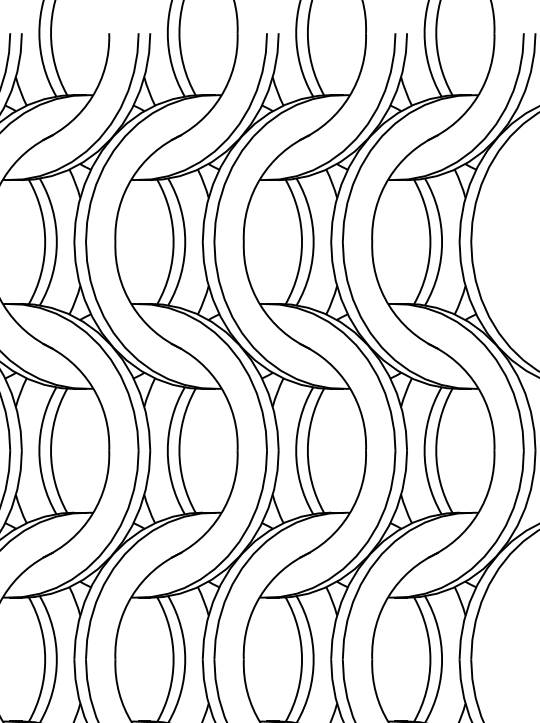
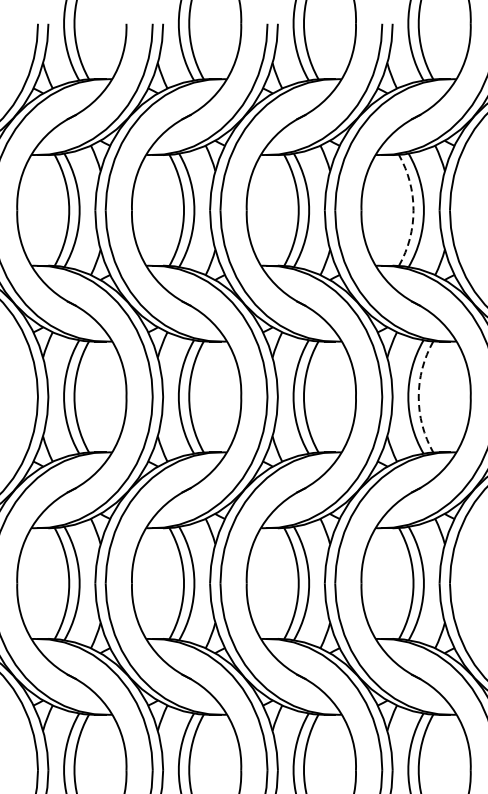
arc: (430, 242) -> (413, 210), solid -> dashed
arc: (435, 450) -> (418, 396), solid -> dashed

